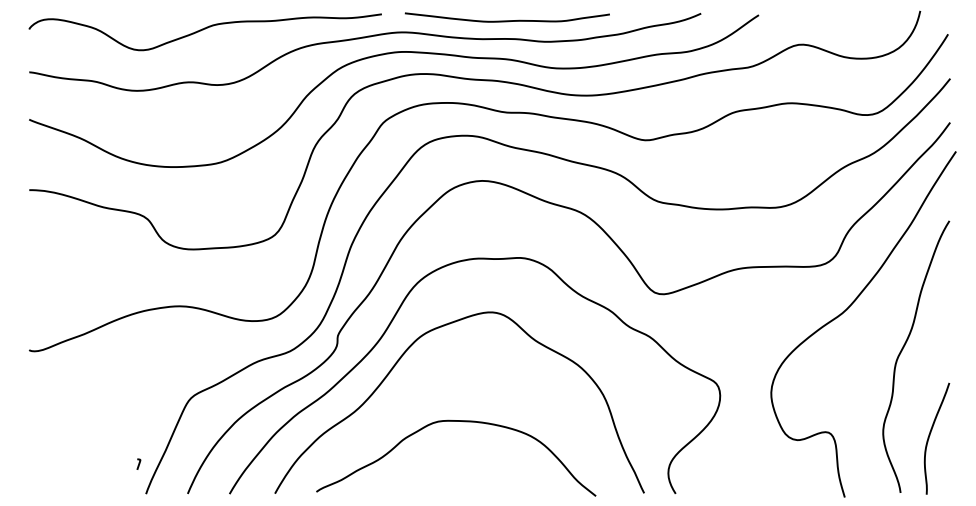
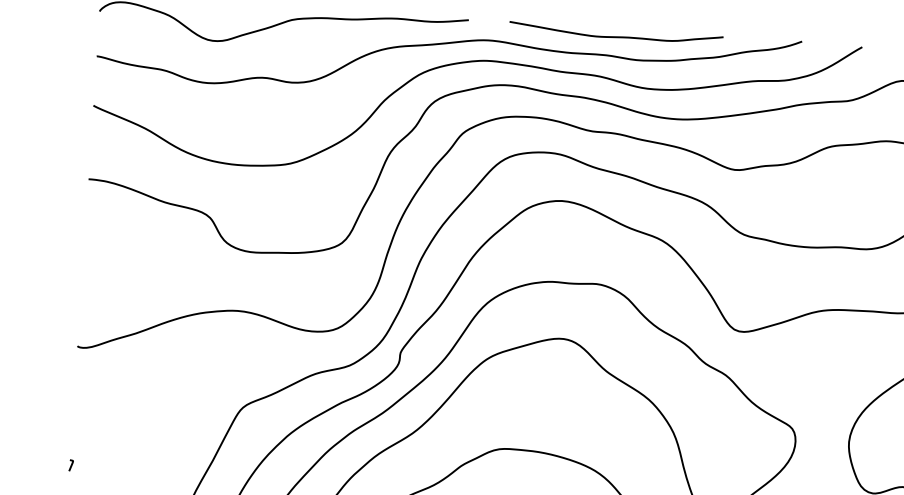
curve: (506, 20) -> (615, 36), moved
curve: (138, 463) -> (70, 464), moved

